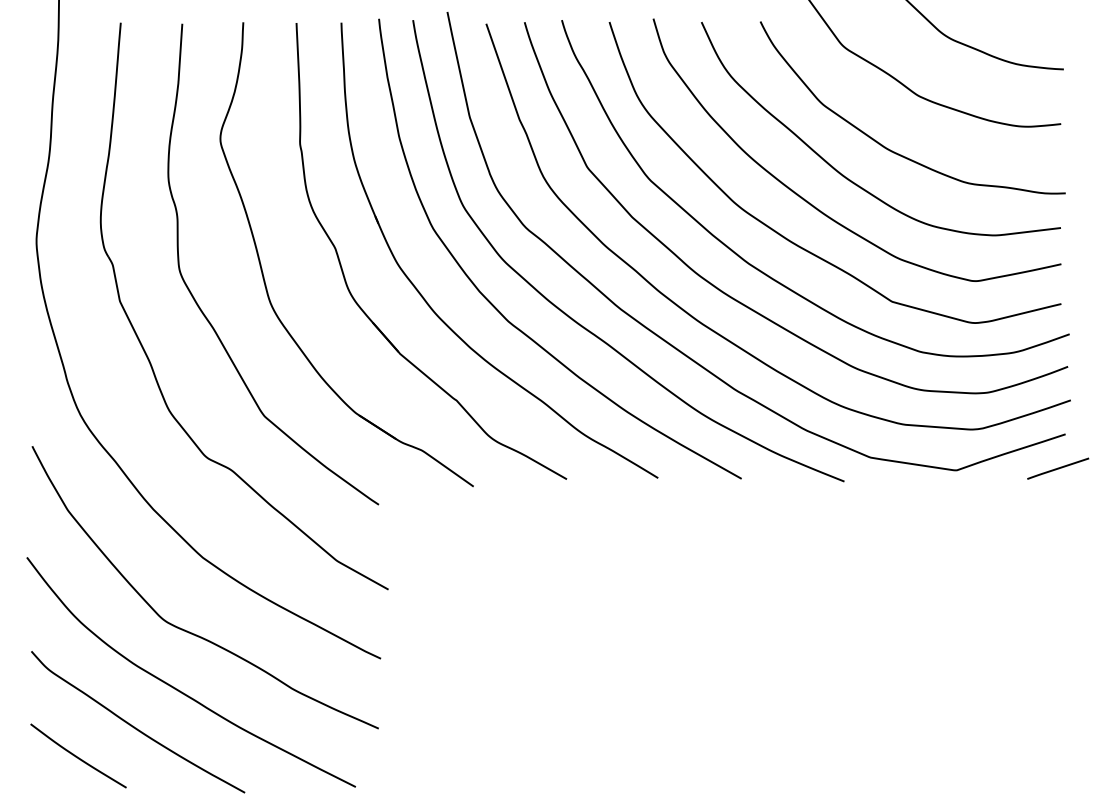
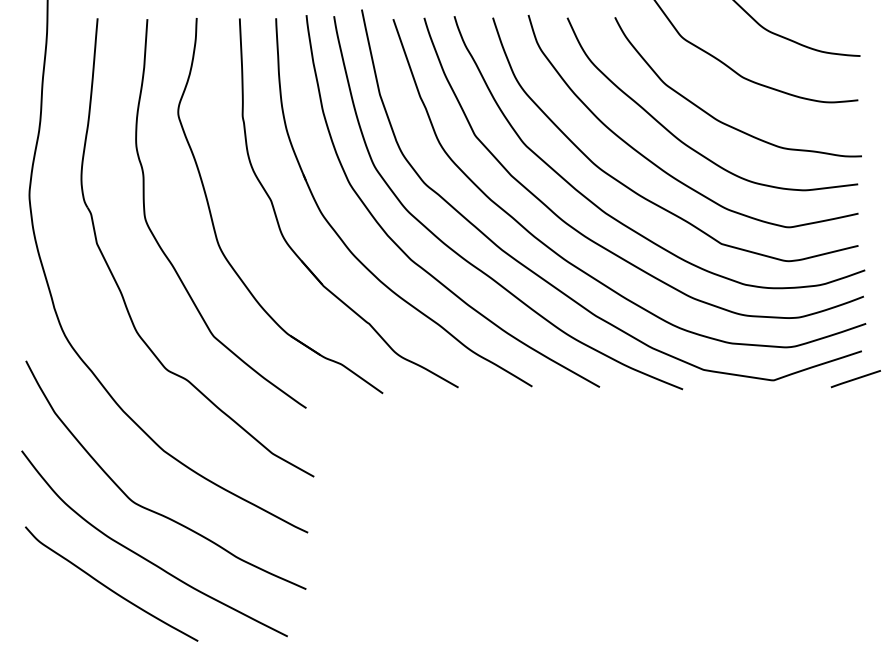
curve: (77, 756) -> (62, 611), removed

